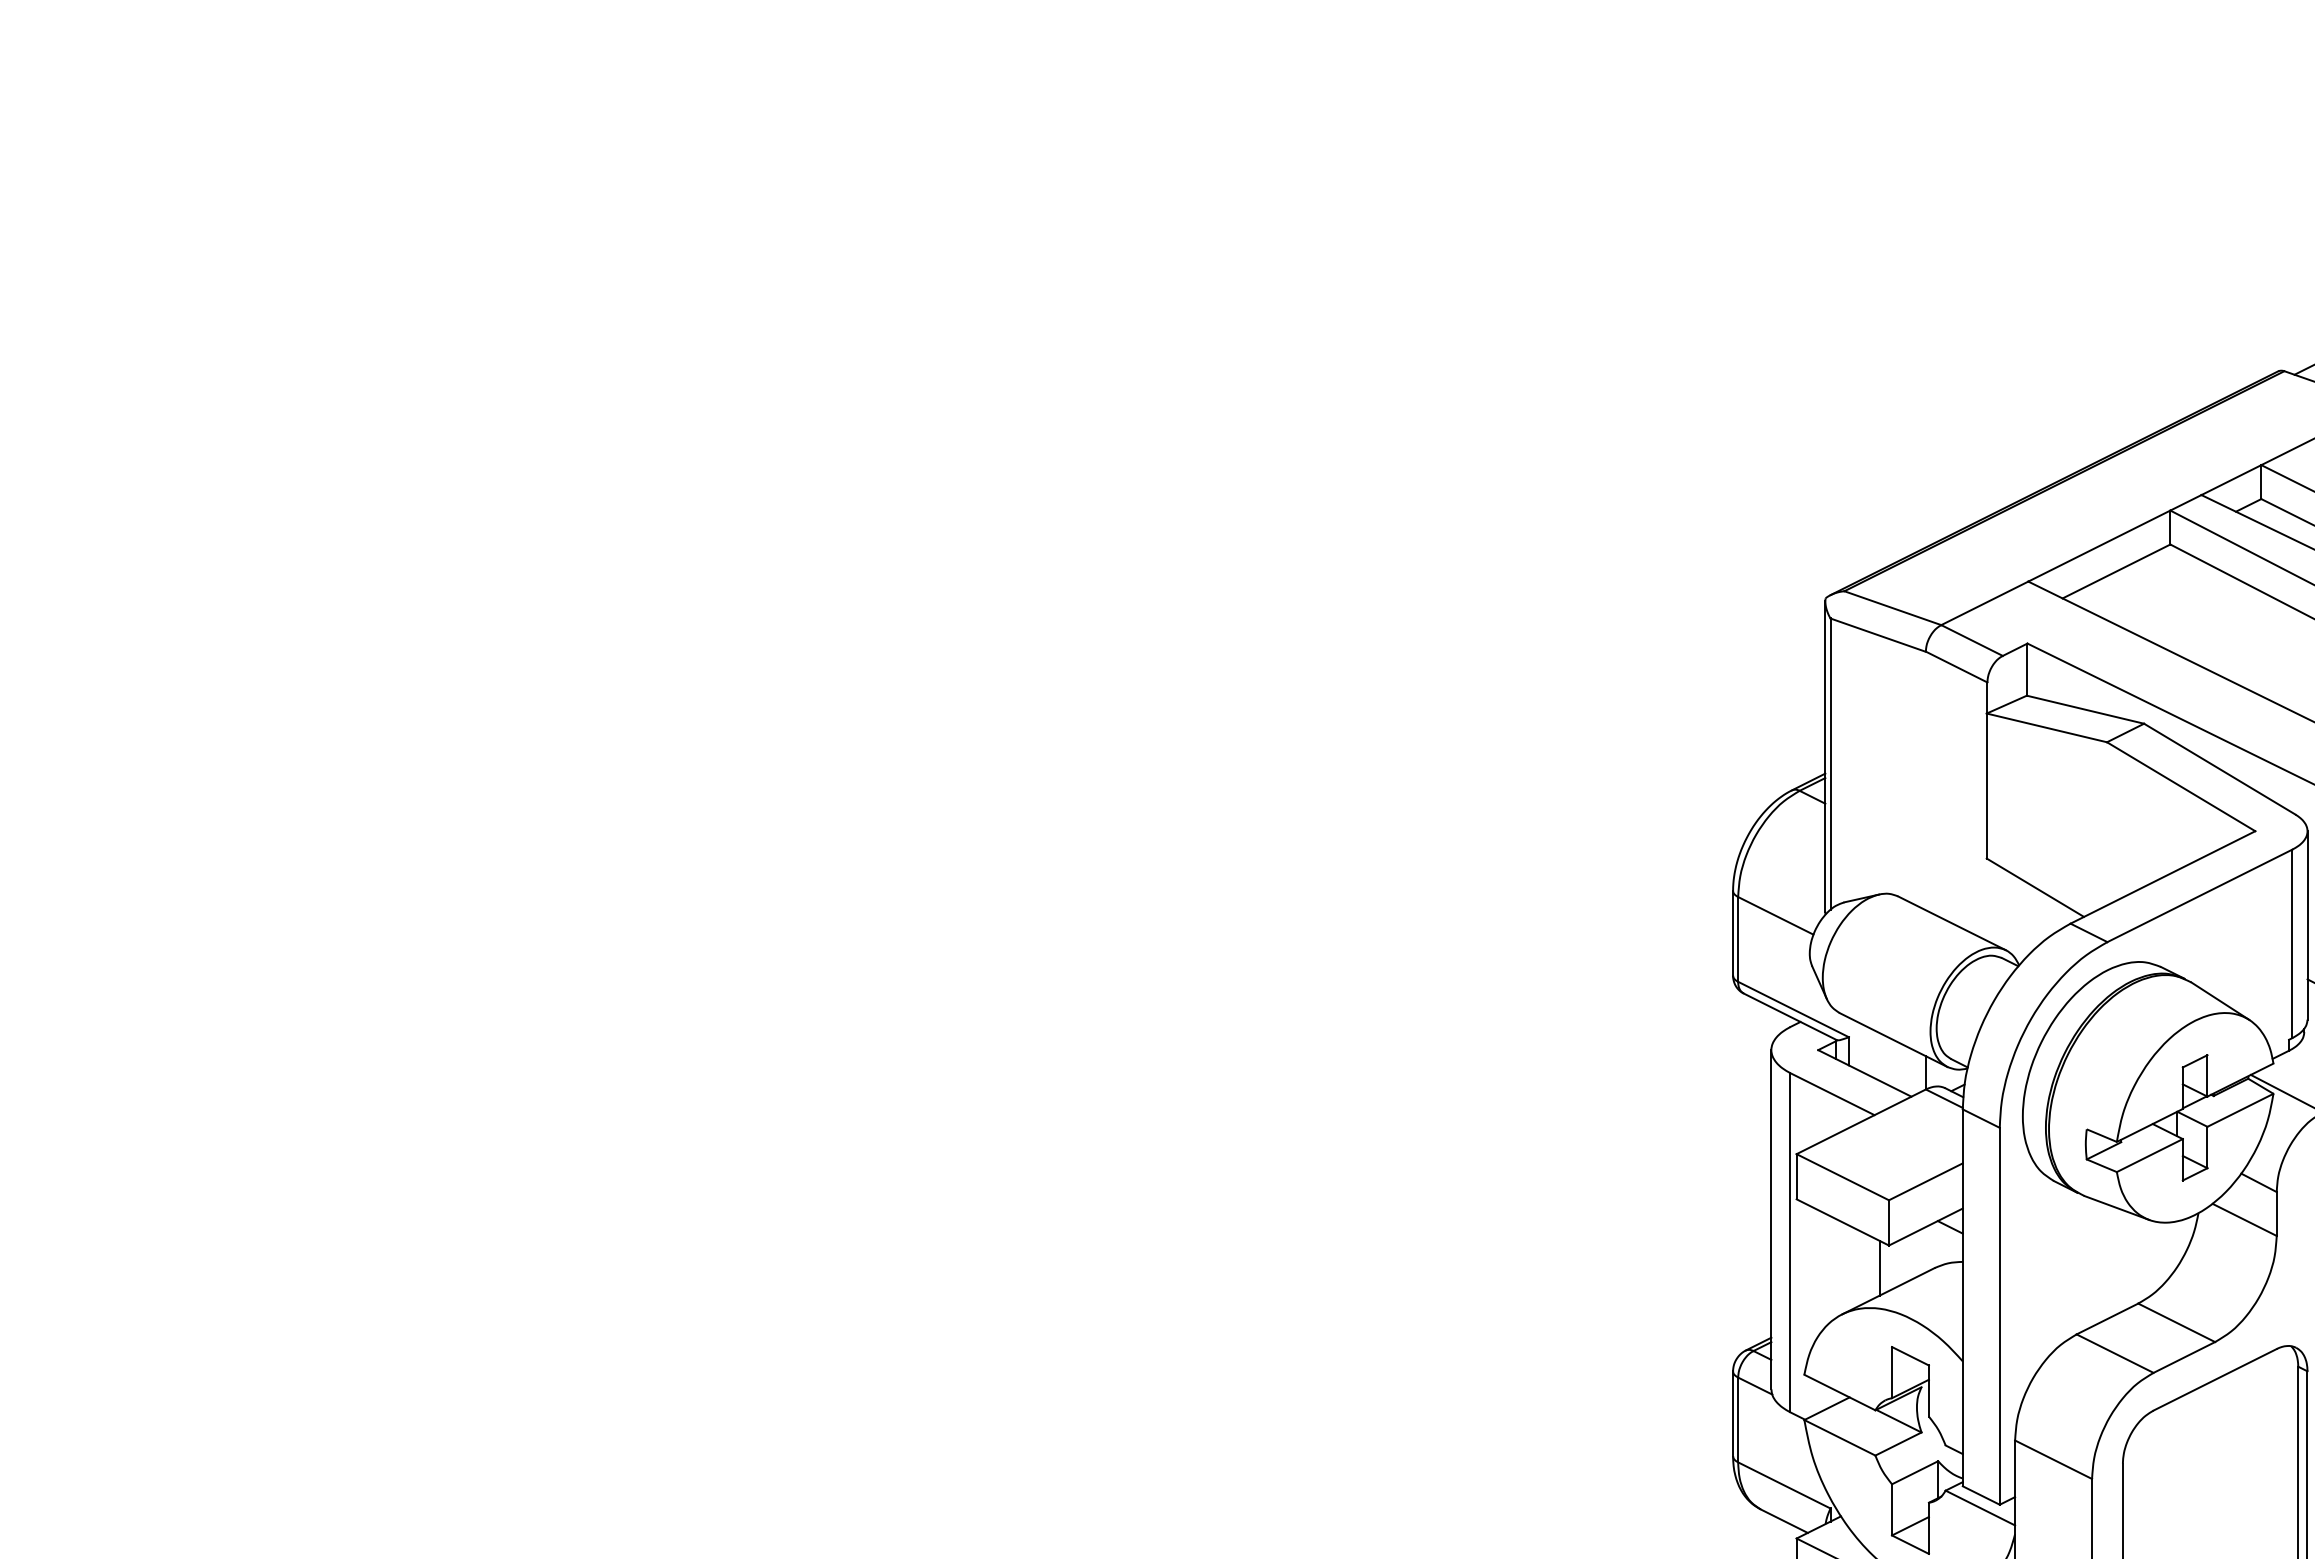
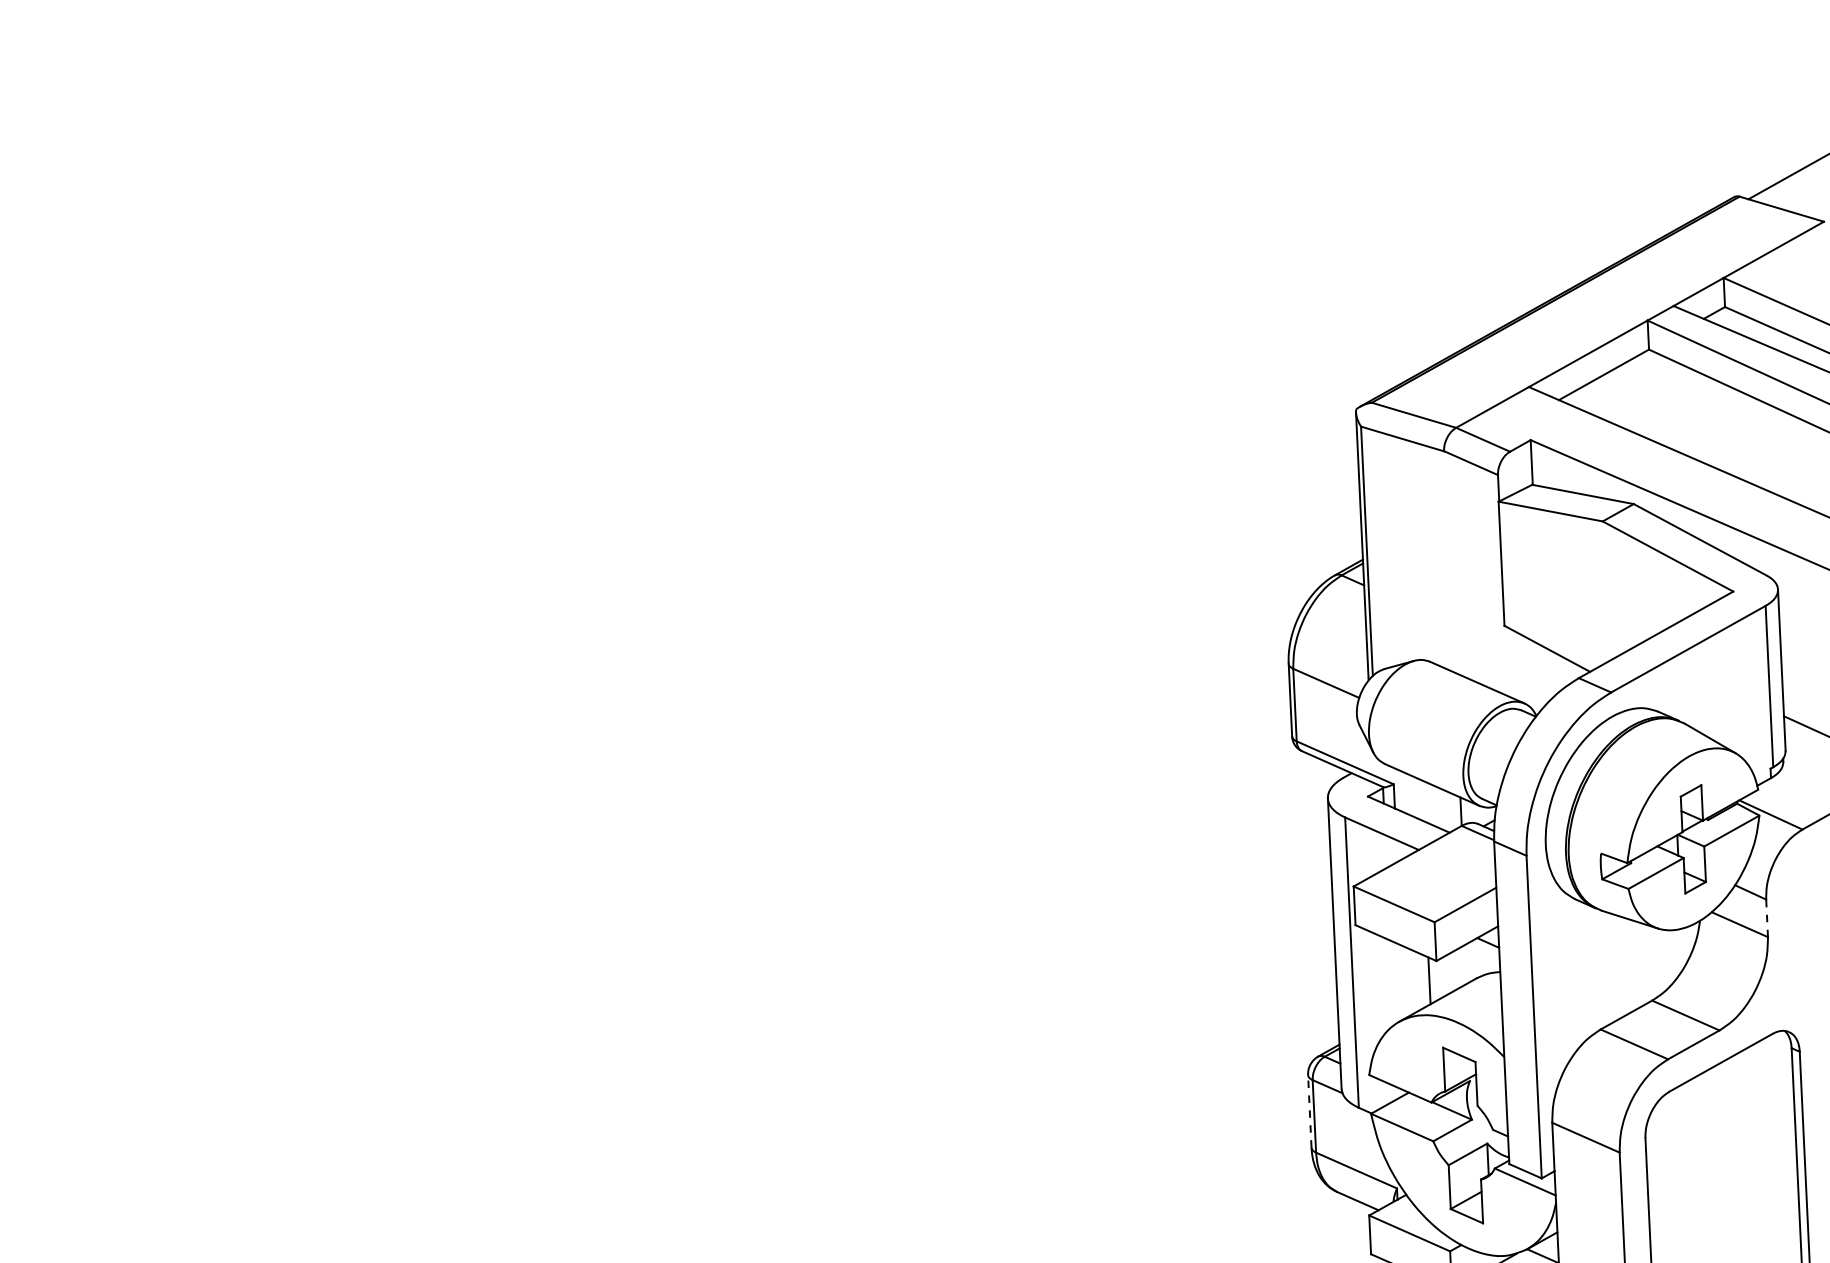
line: (2276, 1214) -> (1766, 918), solid -> dashed
line: (1733, 1413) -> (1310, 1111), solid -> dashed

